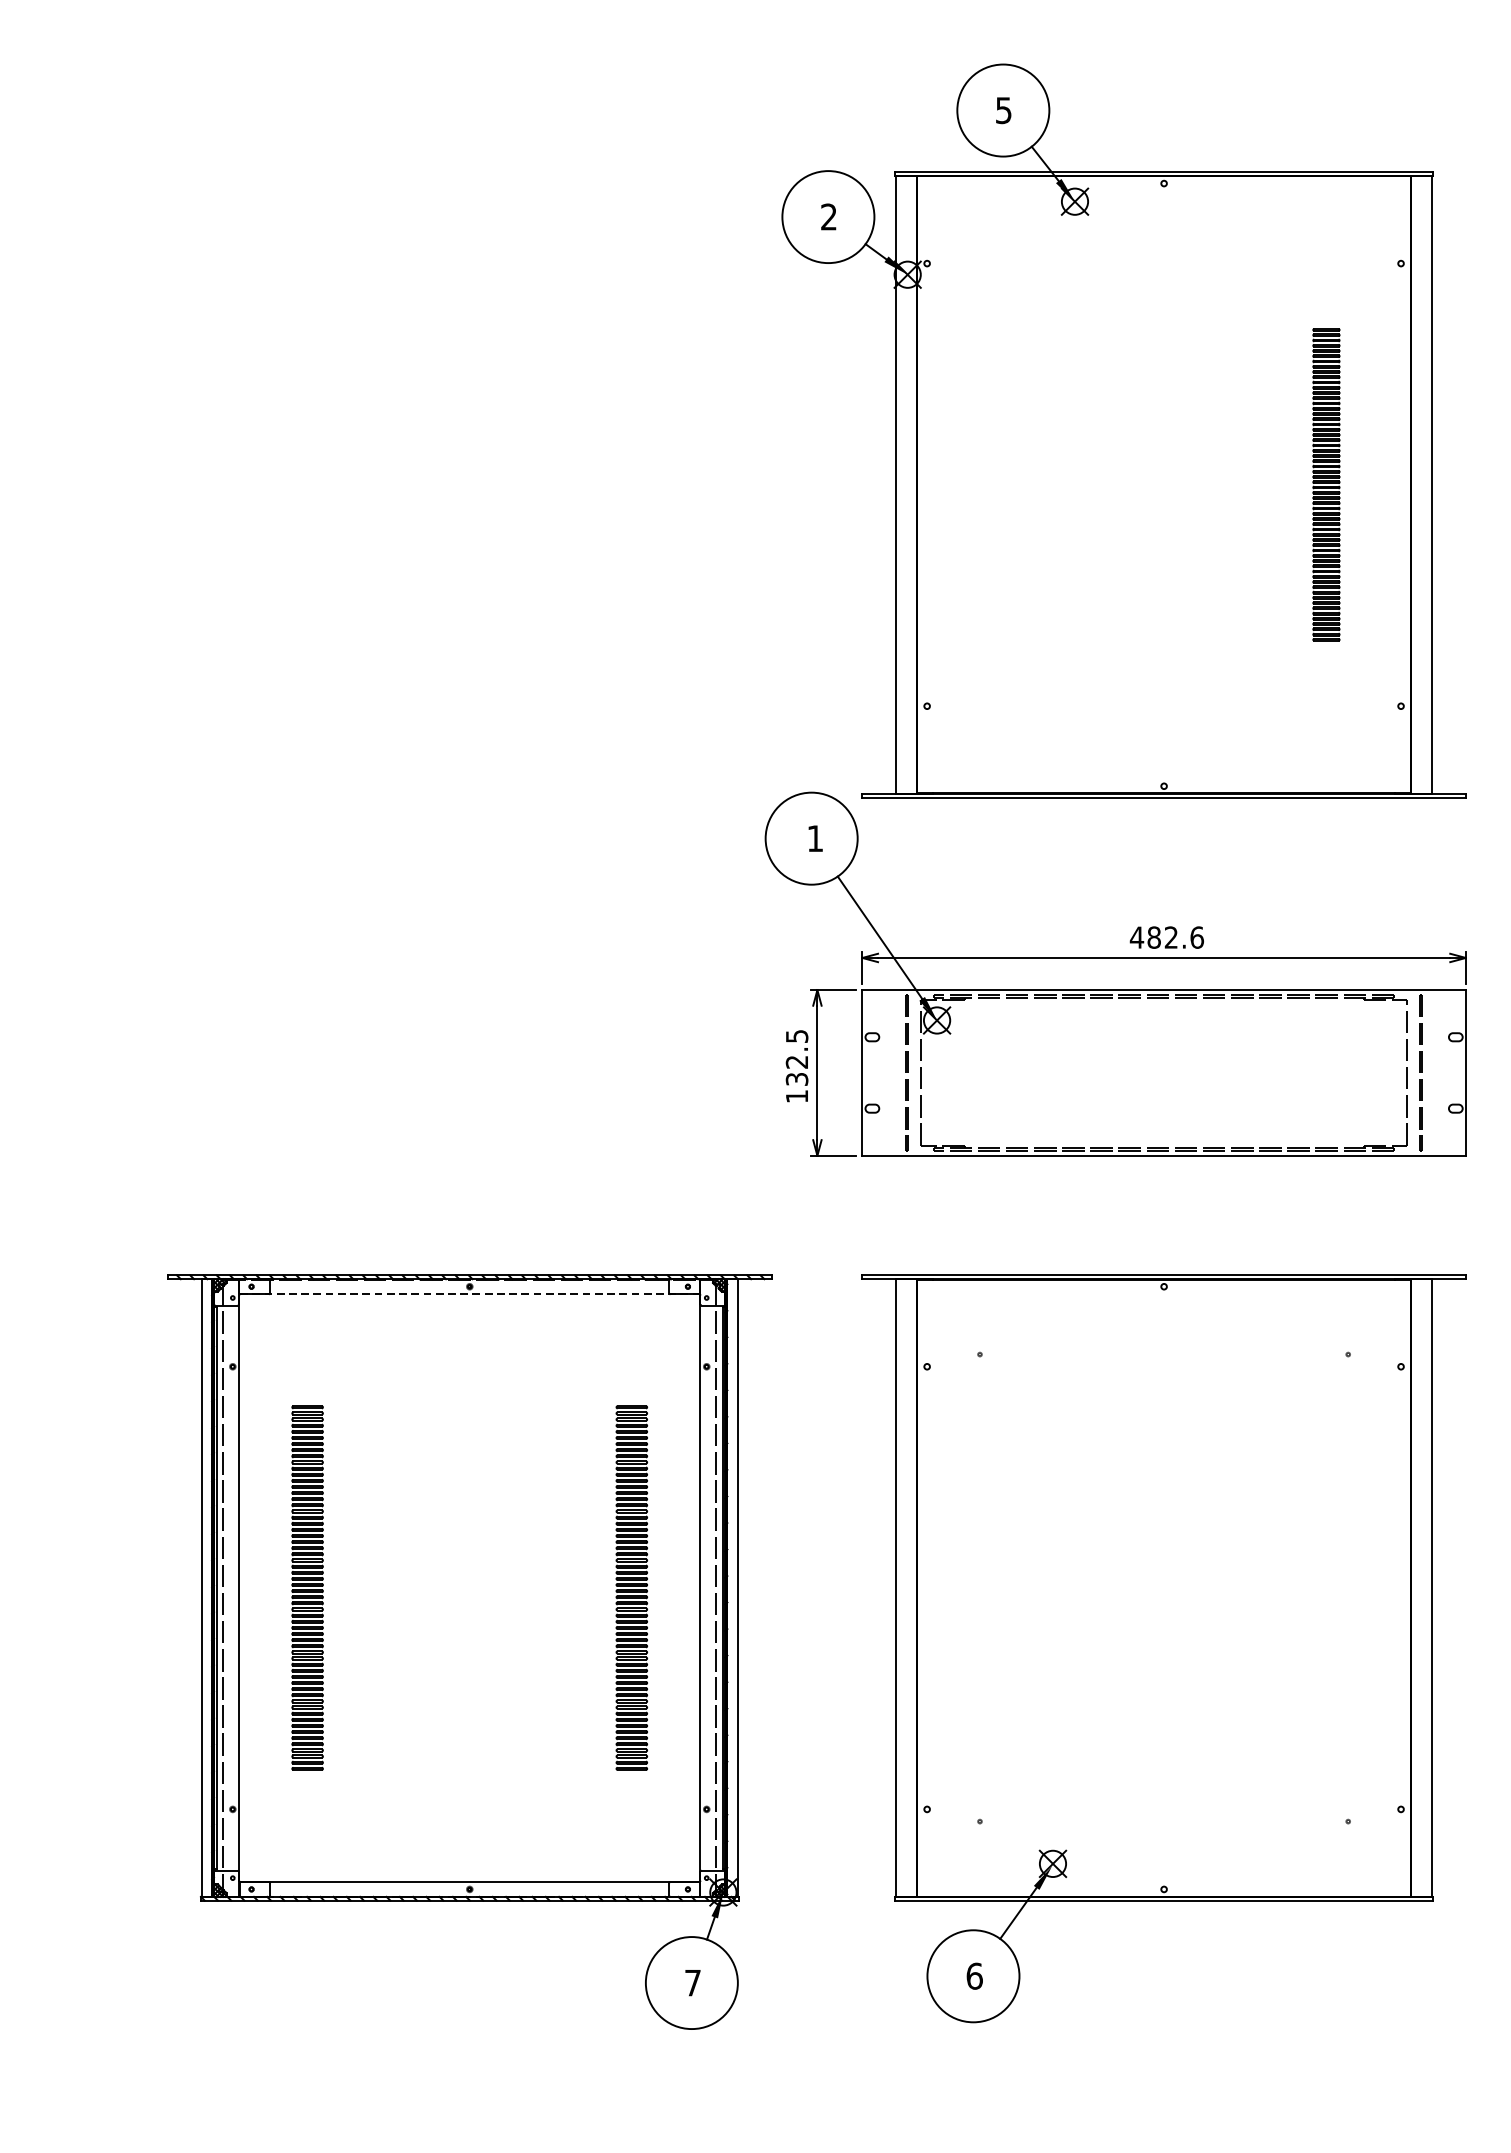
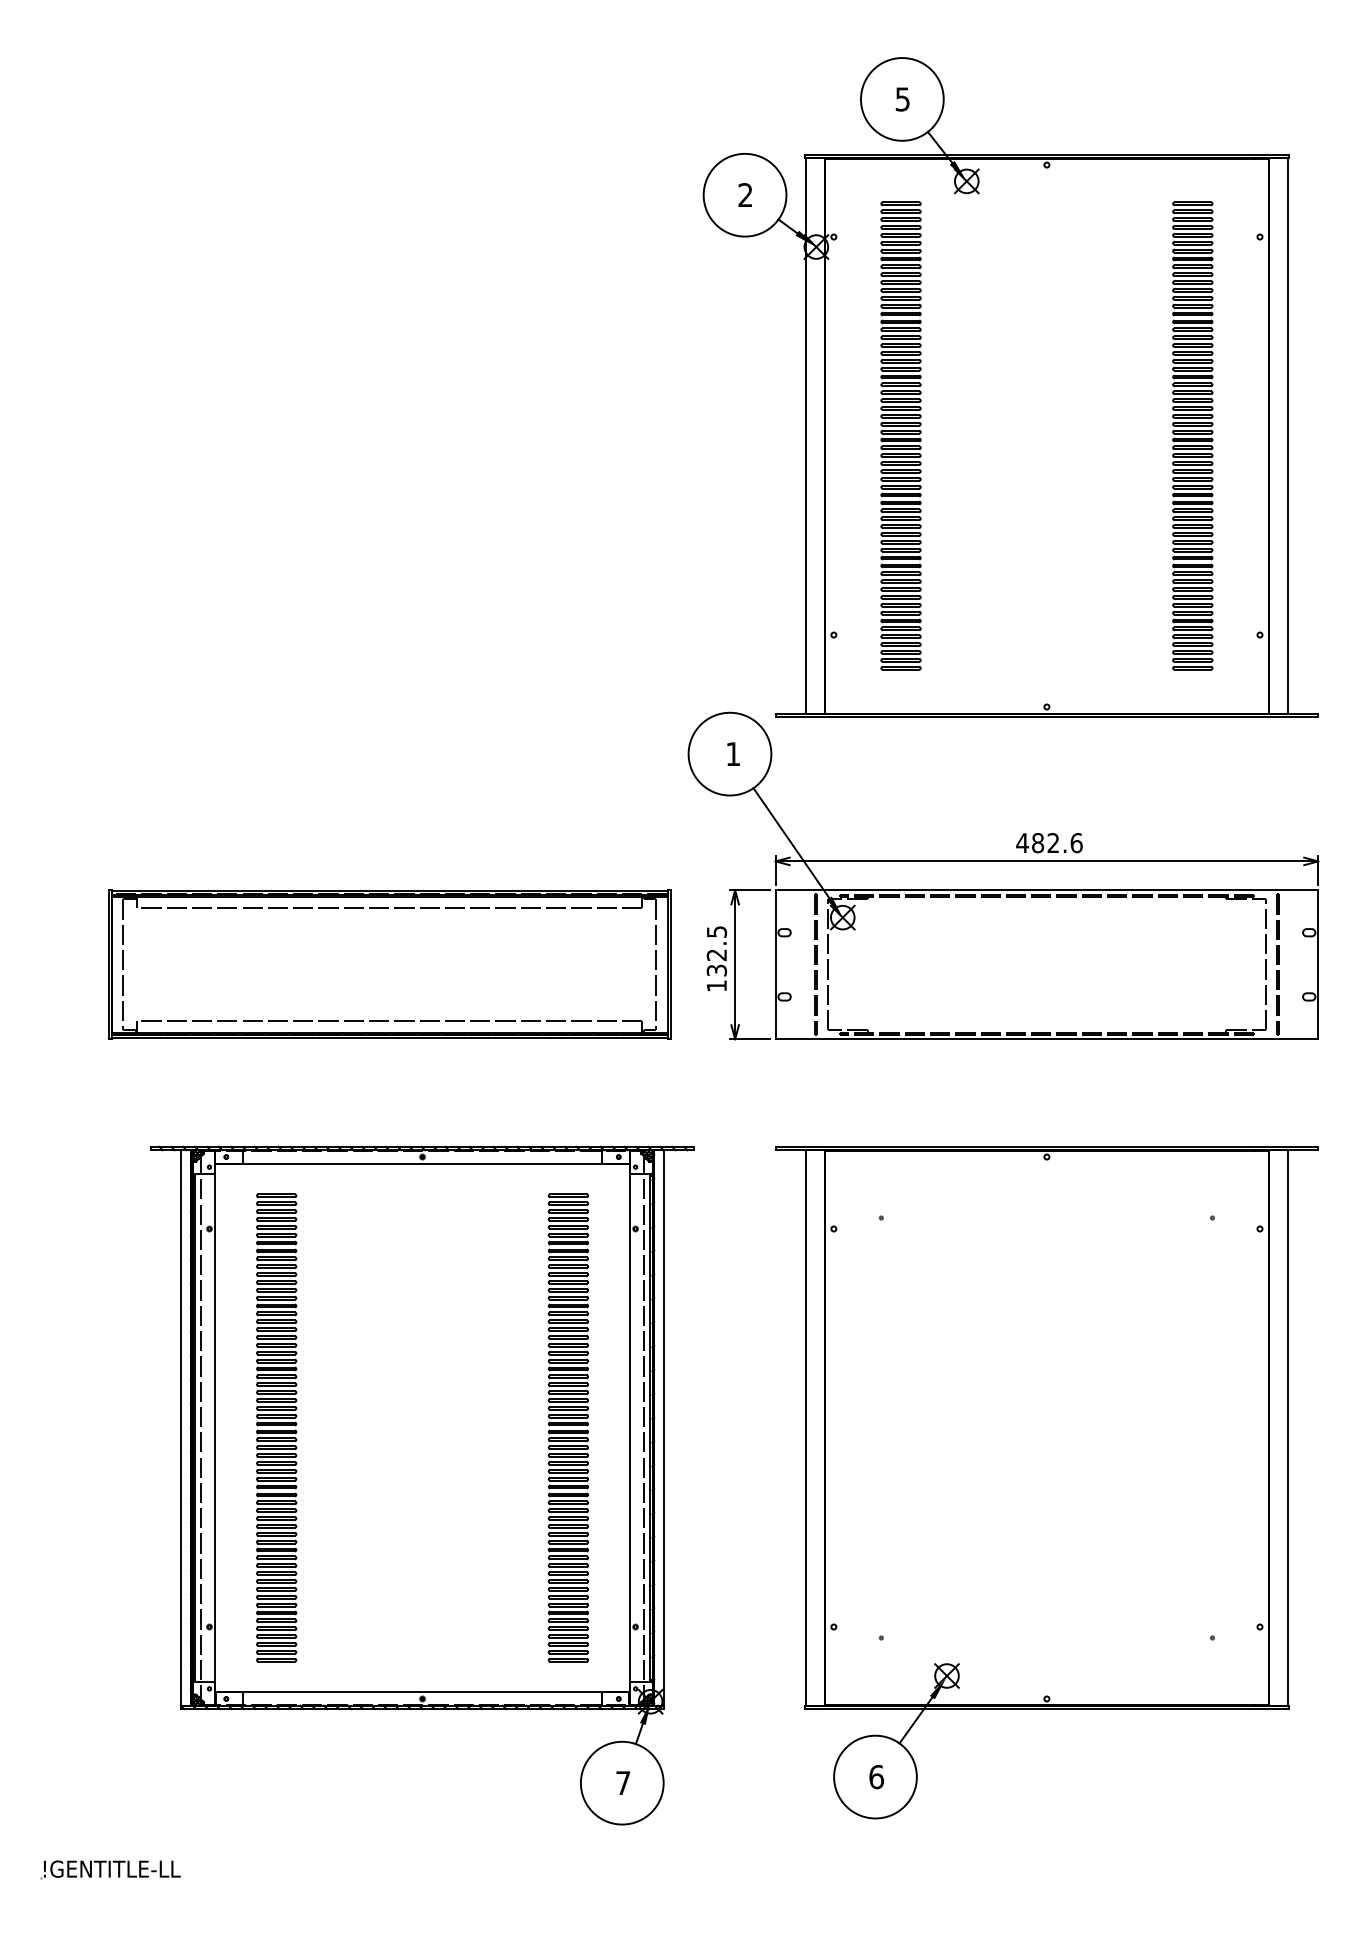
part: (1001, 484) -> (900, 435), added
part: (1326, 484) -> (1192, 435), size x1.67
part: (432, 1072) -> (389, 964), added
line: (469, 1293) -> (422, 1163), dashed -> solid
part: (307, 1587) -> (276, 1427), size x1.43
part: (630, 1587) -> (567, 1427), size x1.43
part: (122, 2079) -> (110, 1869), added

